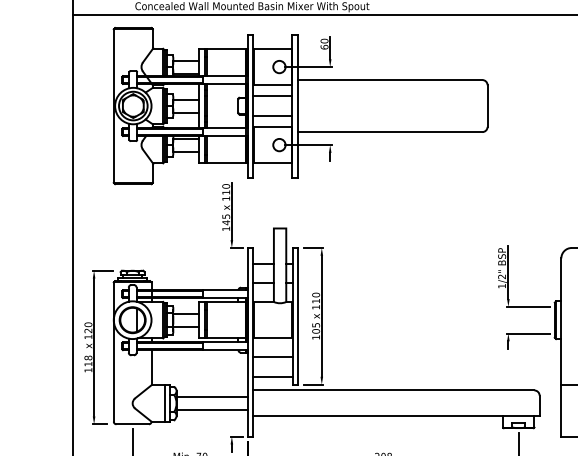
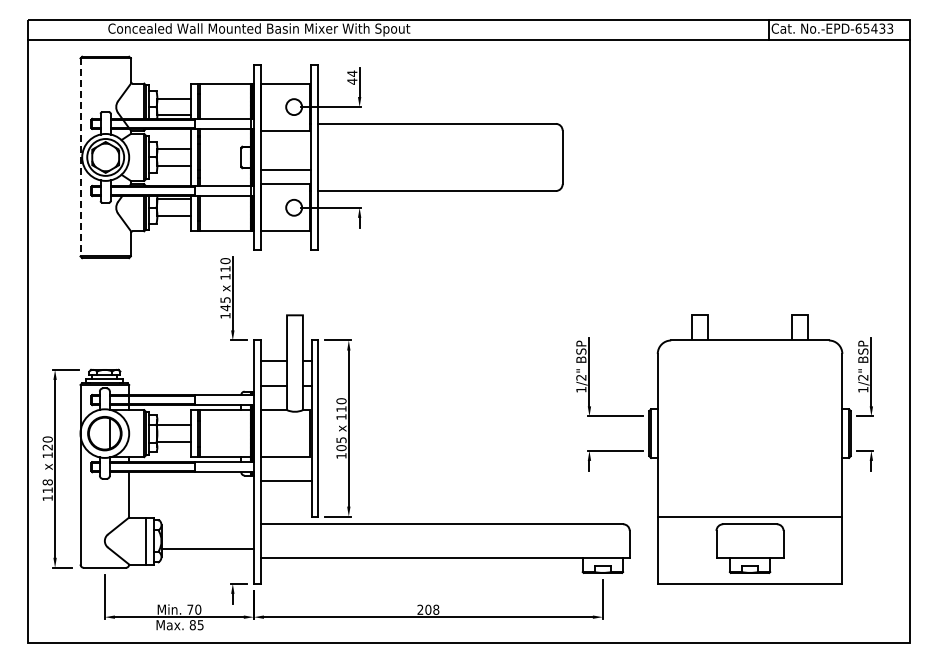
text: (324, 44) -> (352, 77), 60 -> 44
line: (272, 96) -> (285, 144), removed
line: (113, 106) -> (80, 157), solid -> dashed
line: (272, 376) -> (285, 506), removed
line: (212, 396) -> (207, 532), removed

